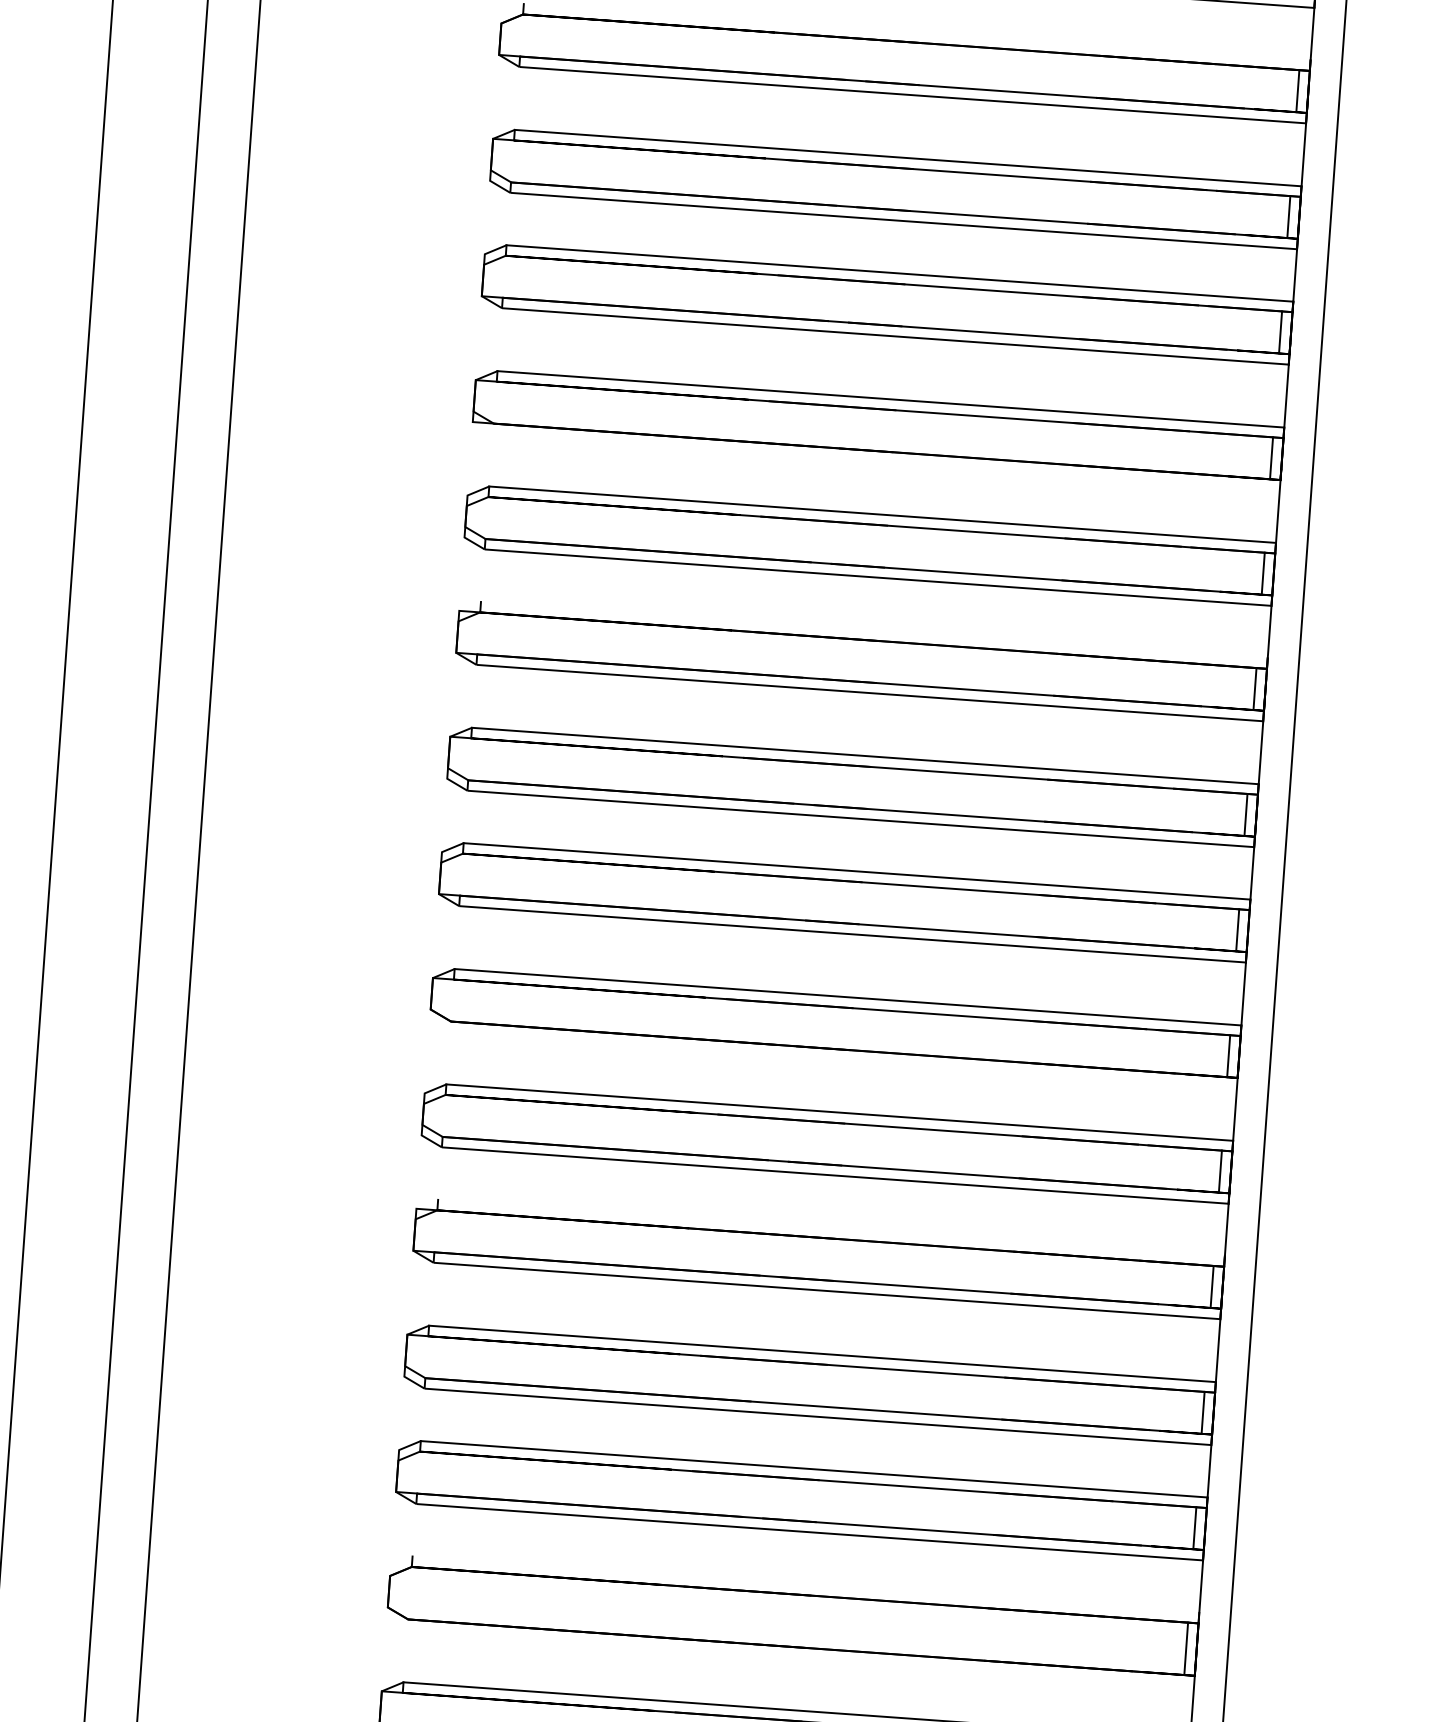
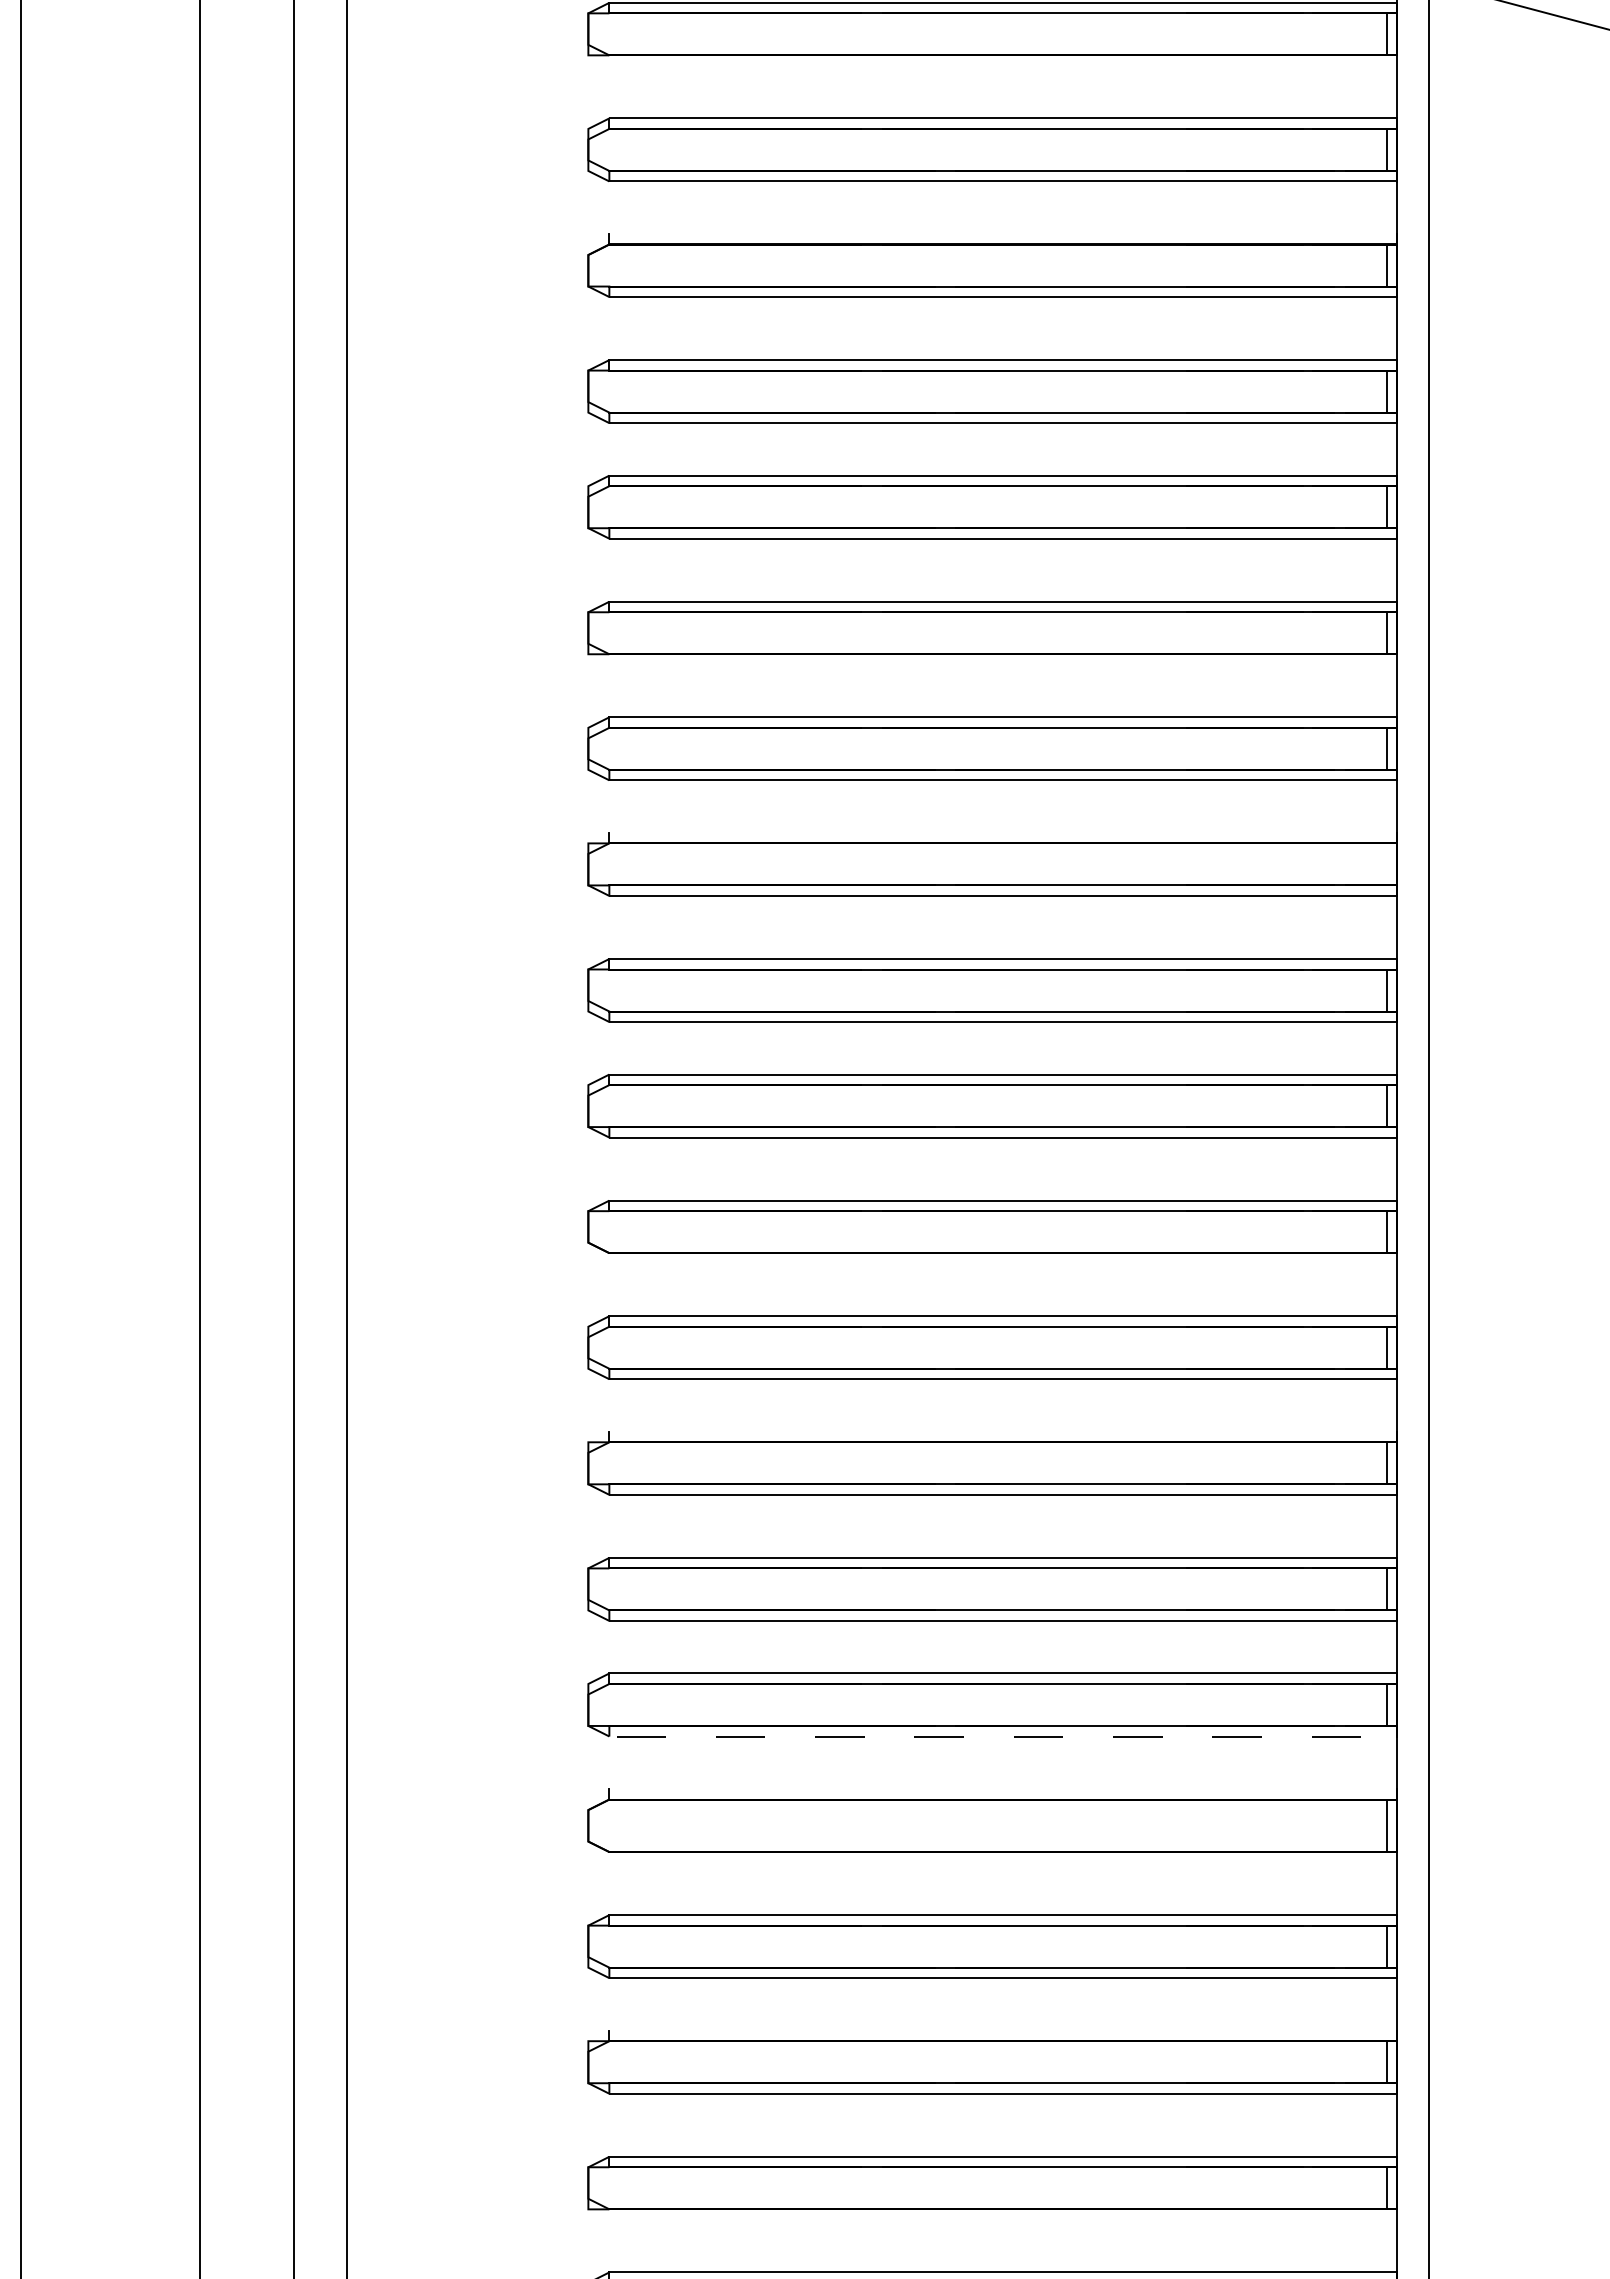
line: (1254, 689) -> (1386, 864), removed
line: (841, 1534) -> (1035, 1736), solid -> dashed

